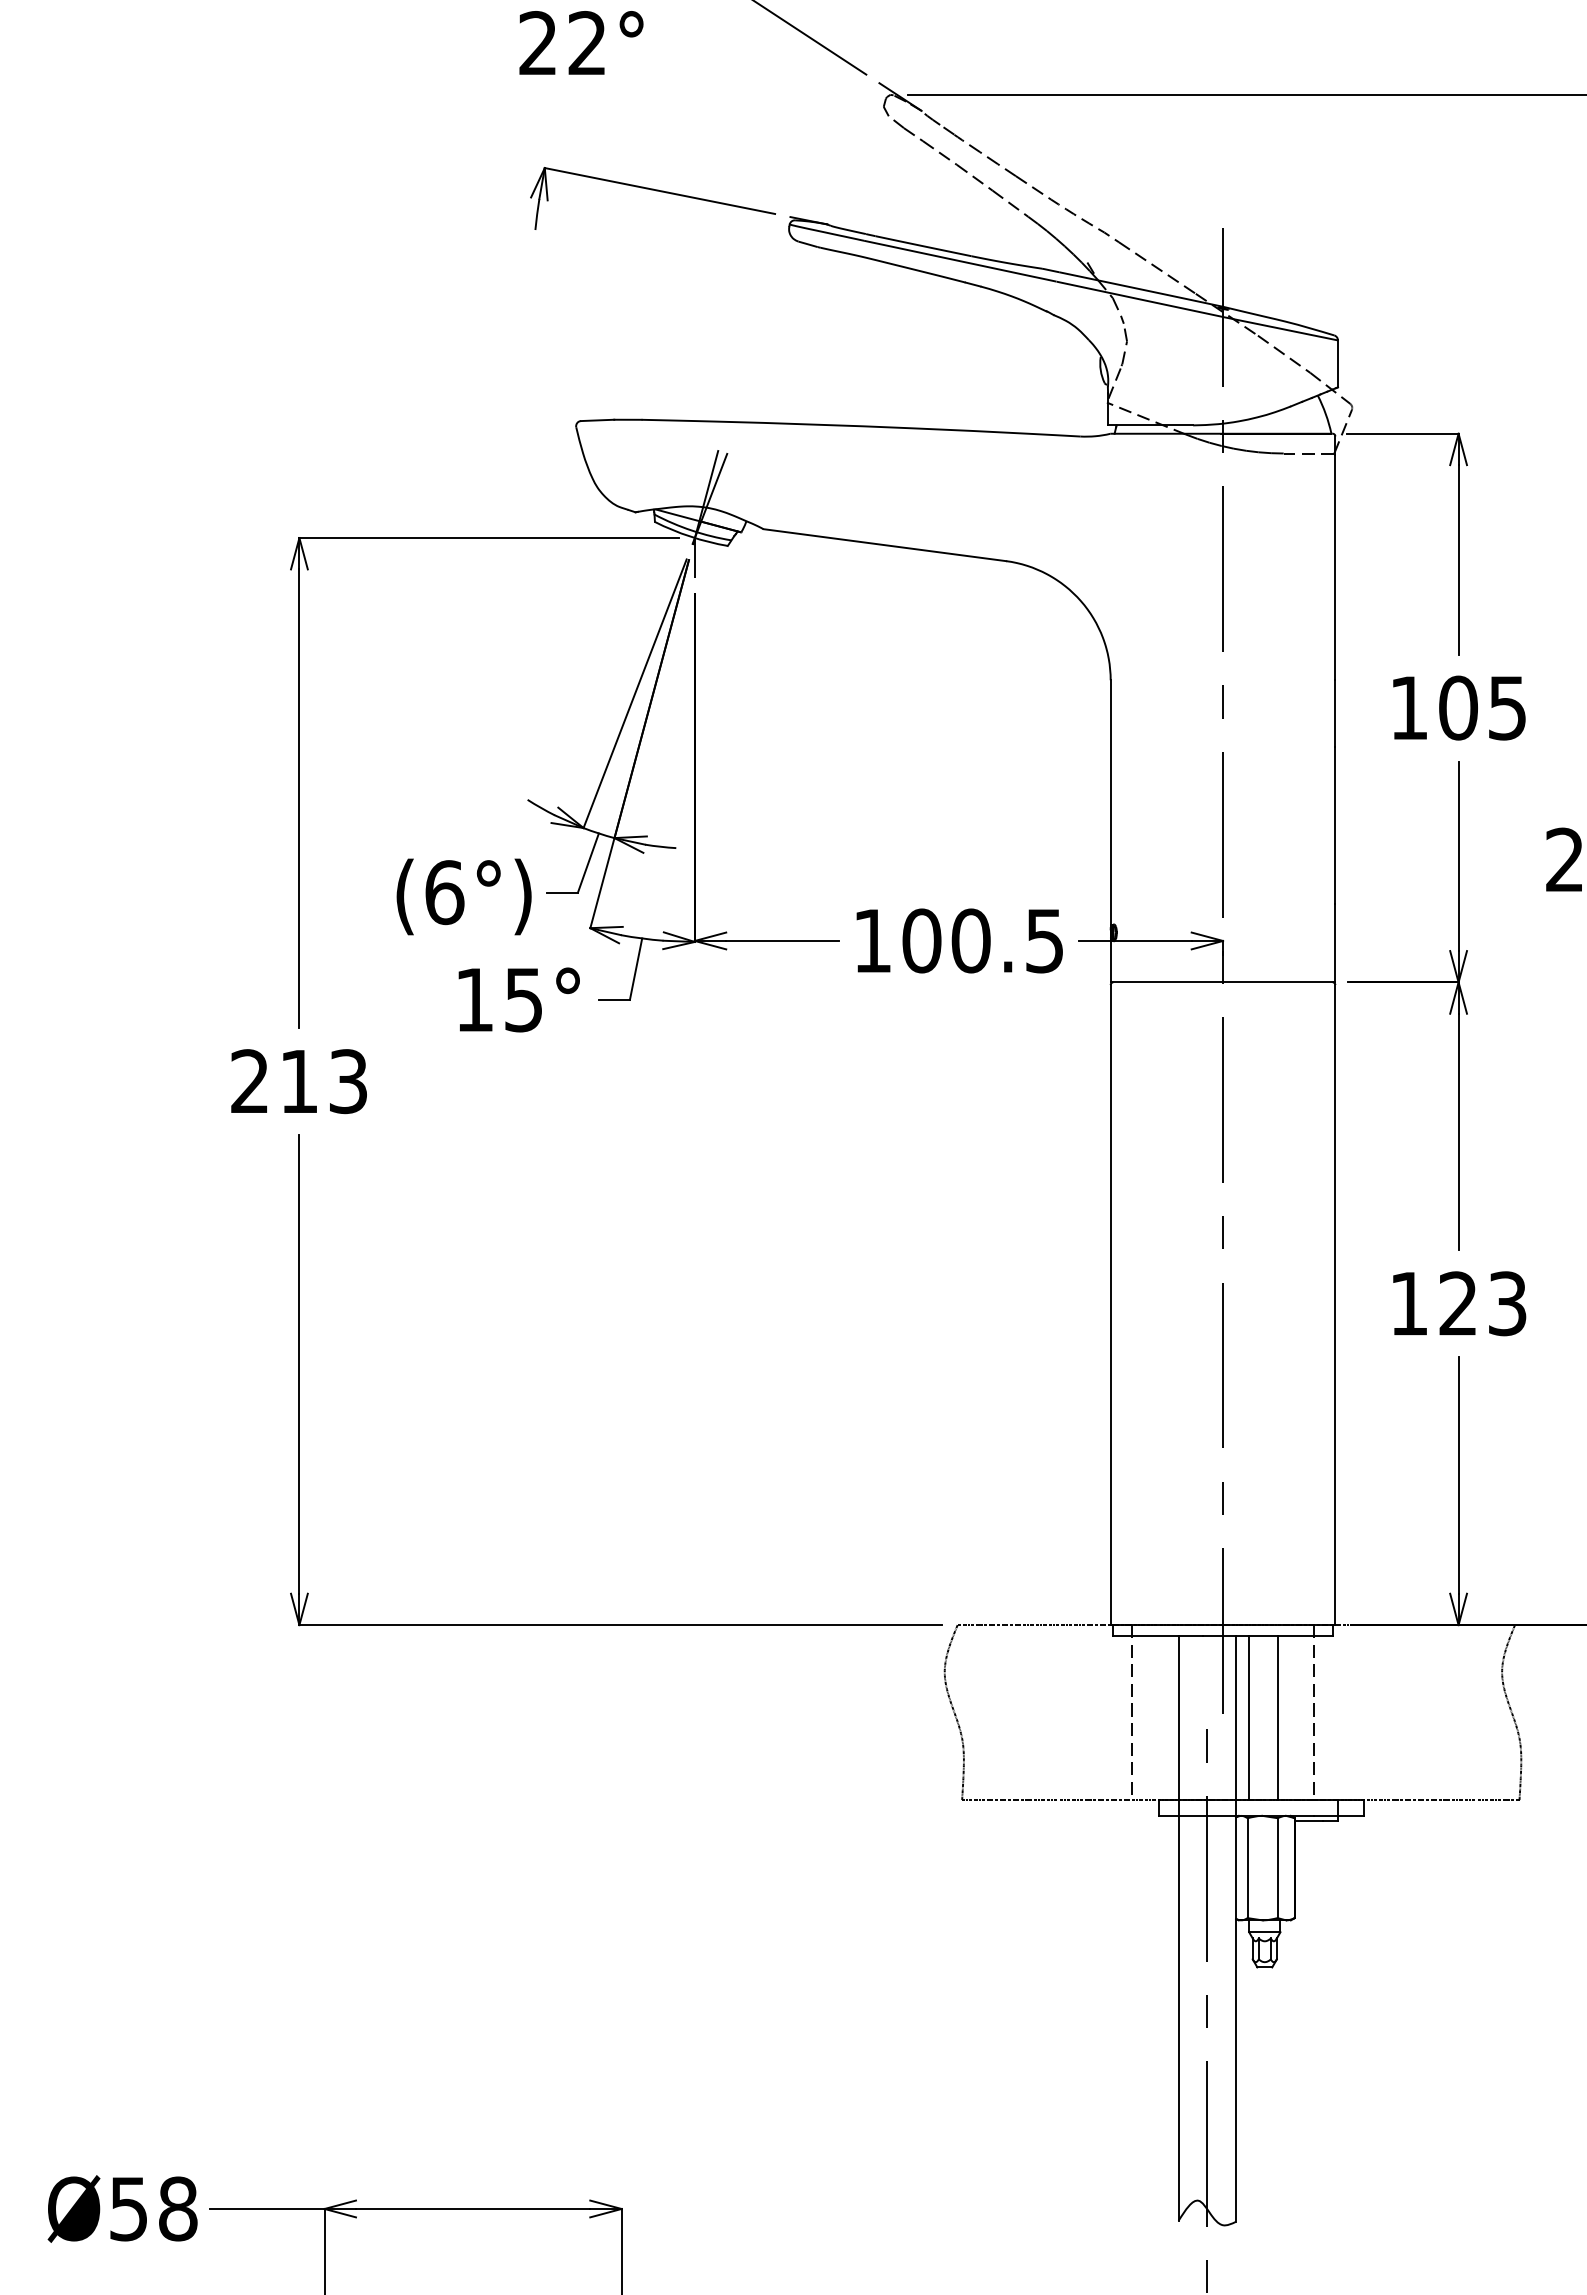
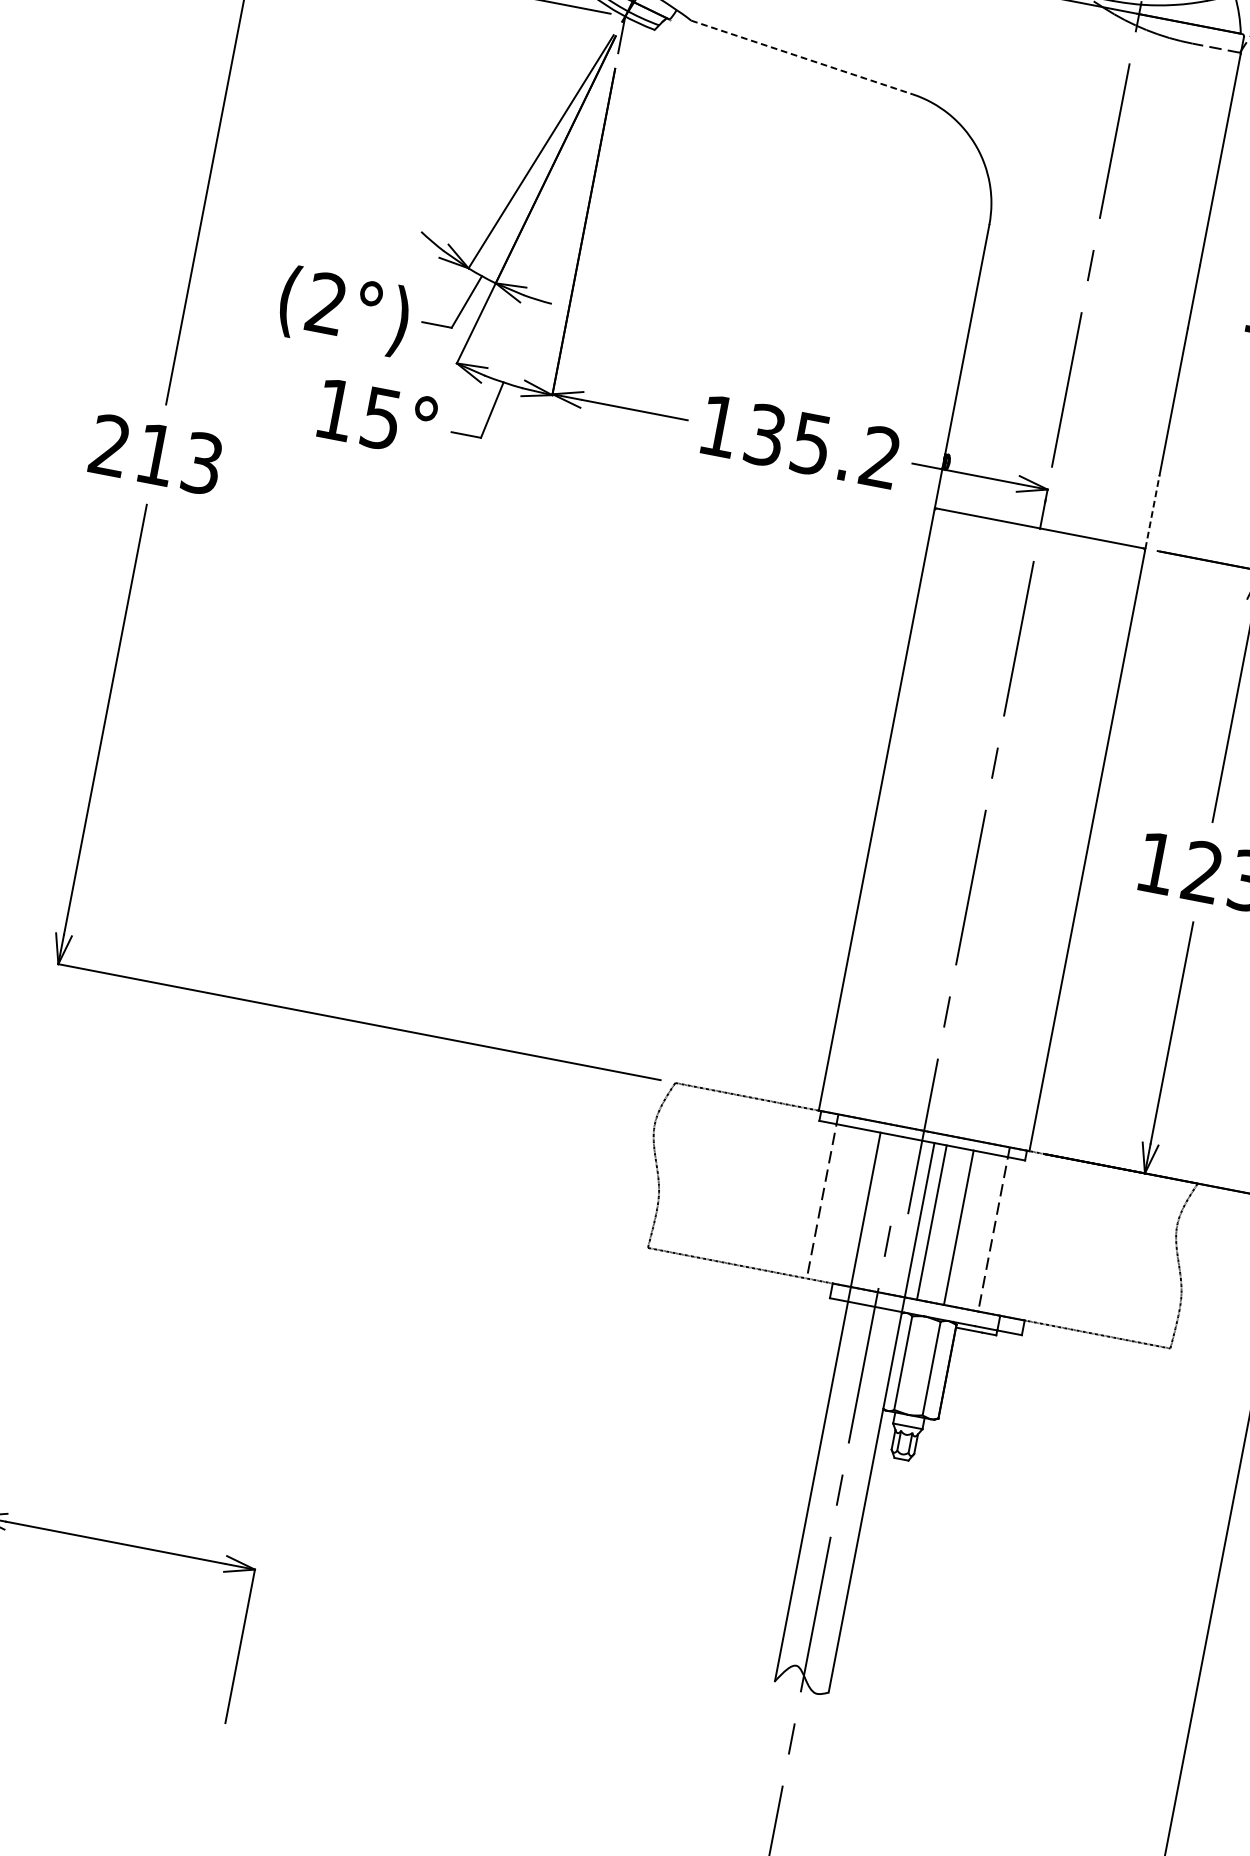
line: (885, 545) -> (802, 57), solid -> dashed
text: (444, 892) -> (326, 303), (6°) -> (2°)
text: (982, 940) -> (822, 445), 100.5 -> 135.2
line: (1335, 942) -> (1152, 511), solid -> dashed

